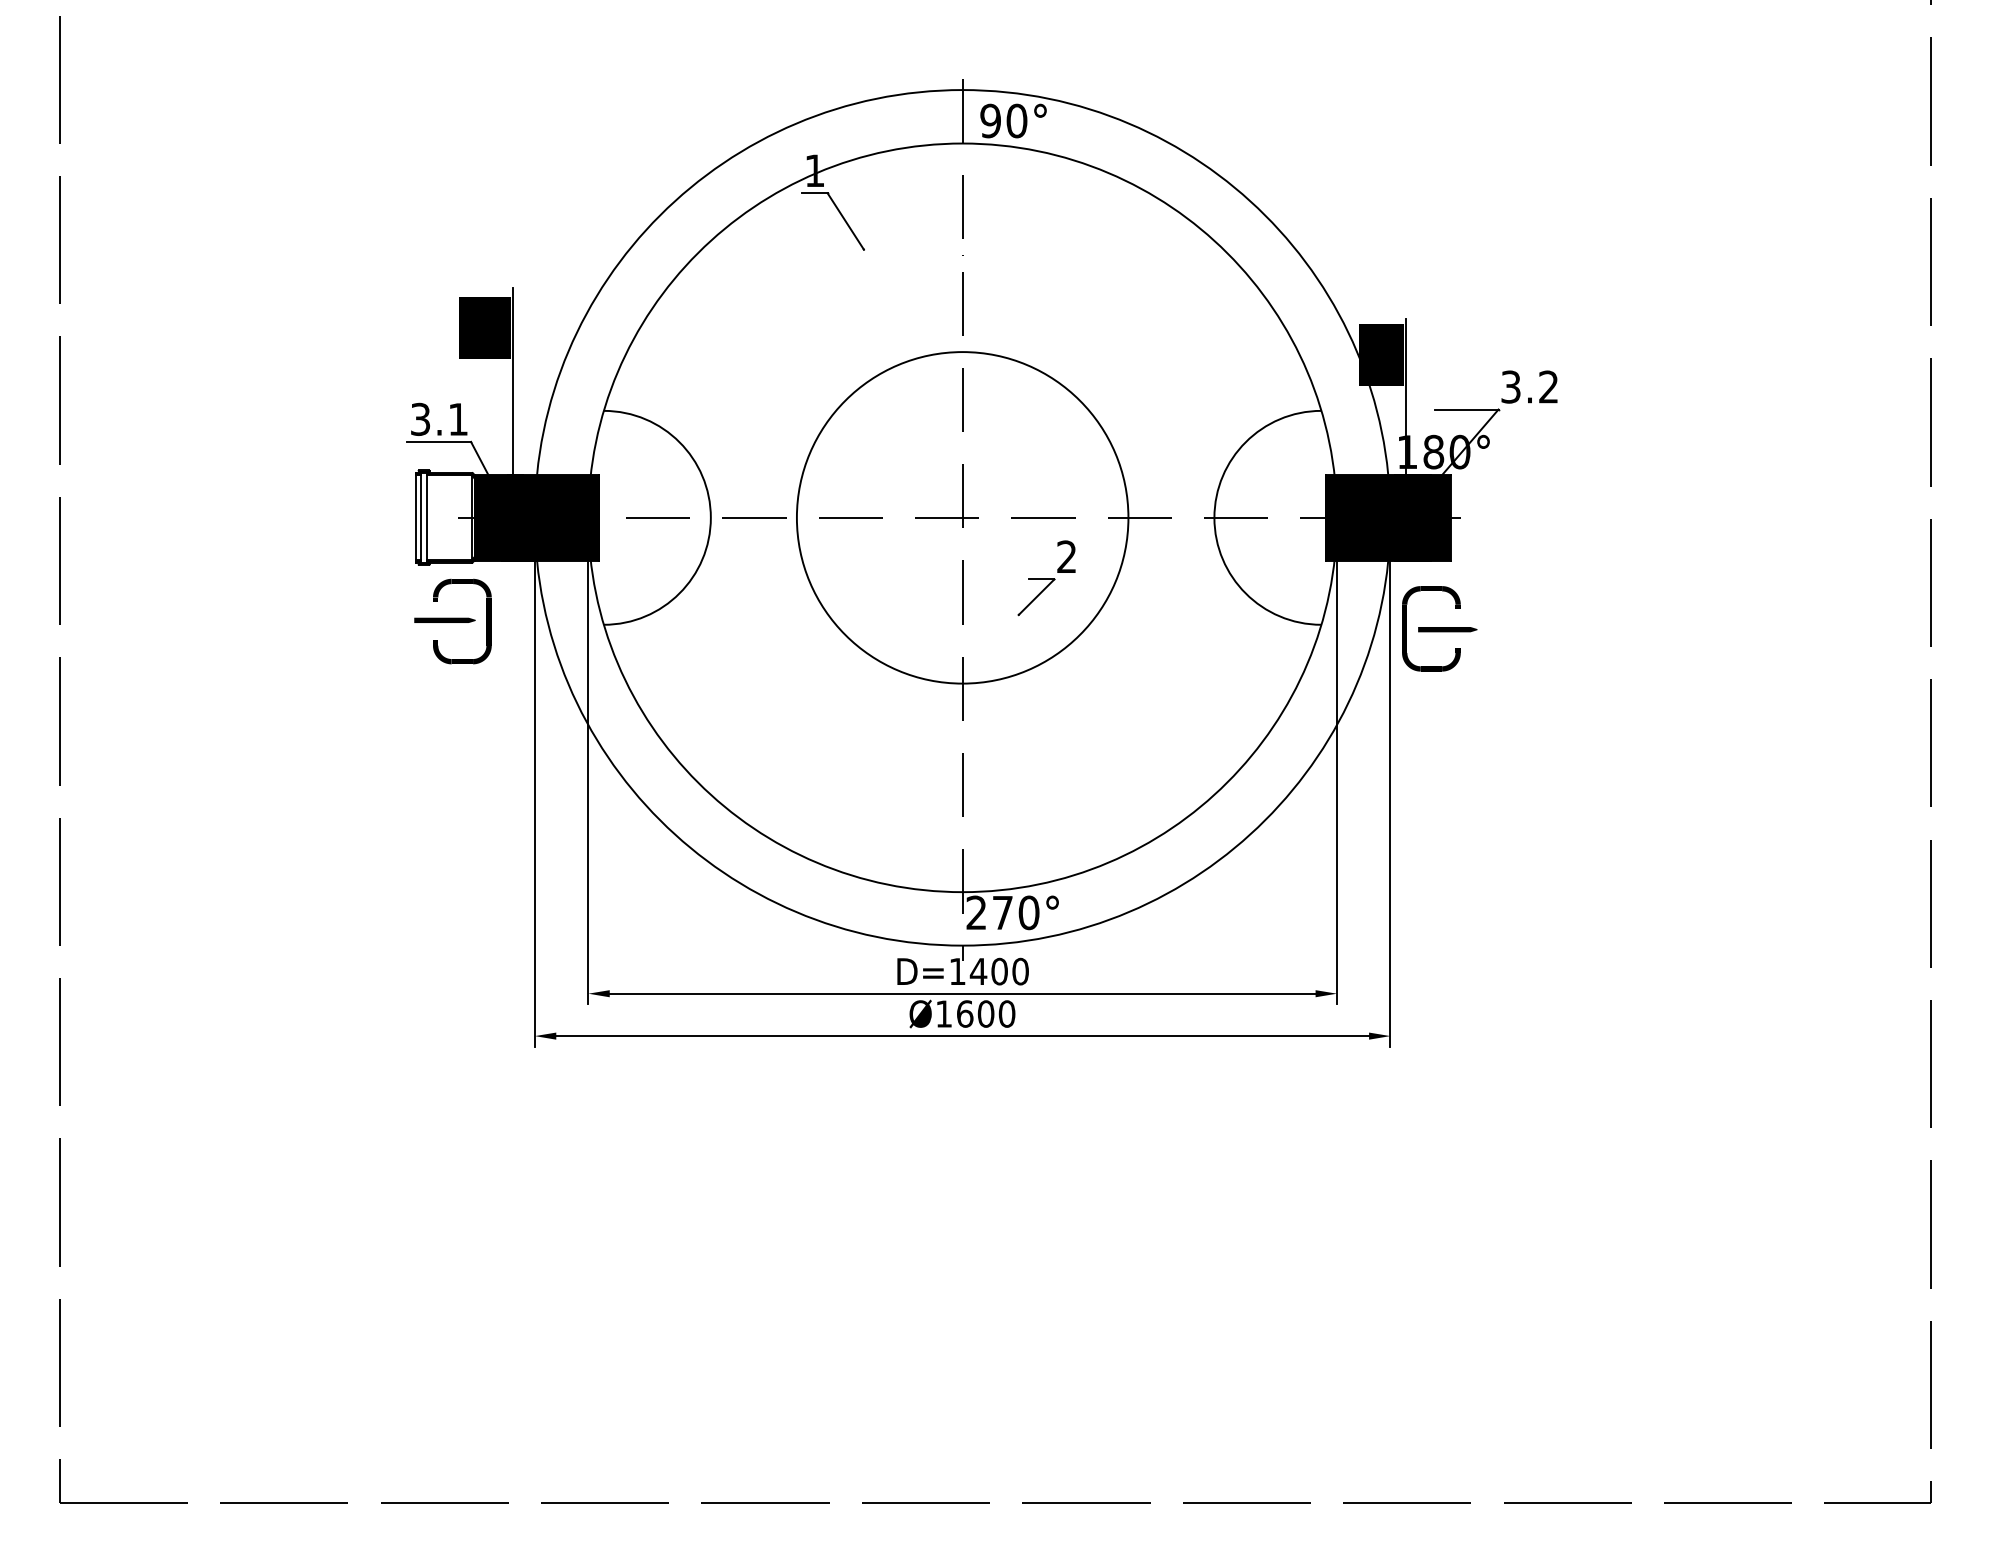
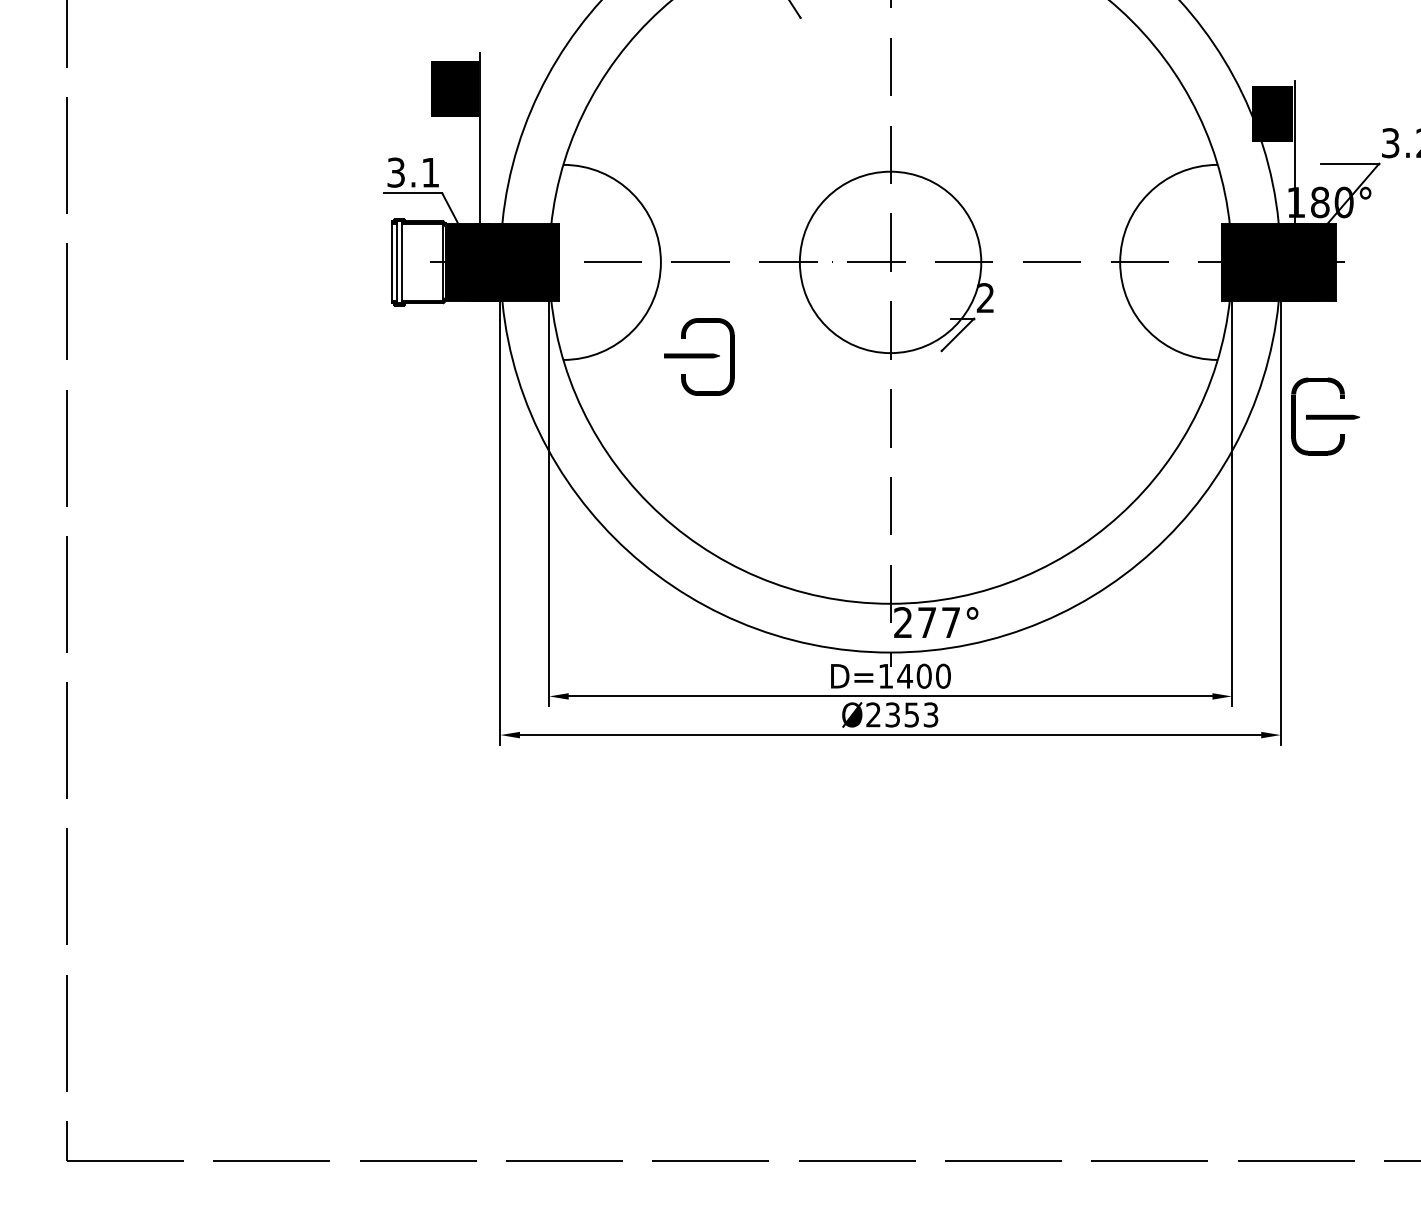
circle: (962, 517) -> (890, 262), size x0.6
part: (452, 621) -> (698, 356), moved
part: (1439, 628) -> (1325, 416), moved
text: (1028, 912) -> (950, 622), 270° -> 277°
text: (975, 1013) -> (902, 714), Ø1600 -> Ø2353

